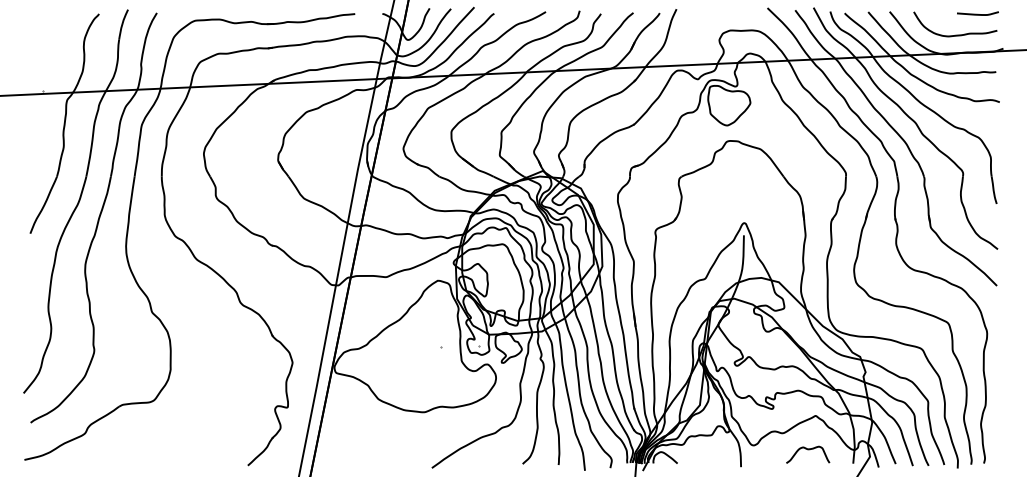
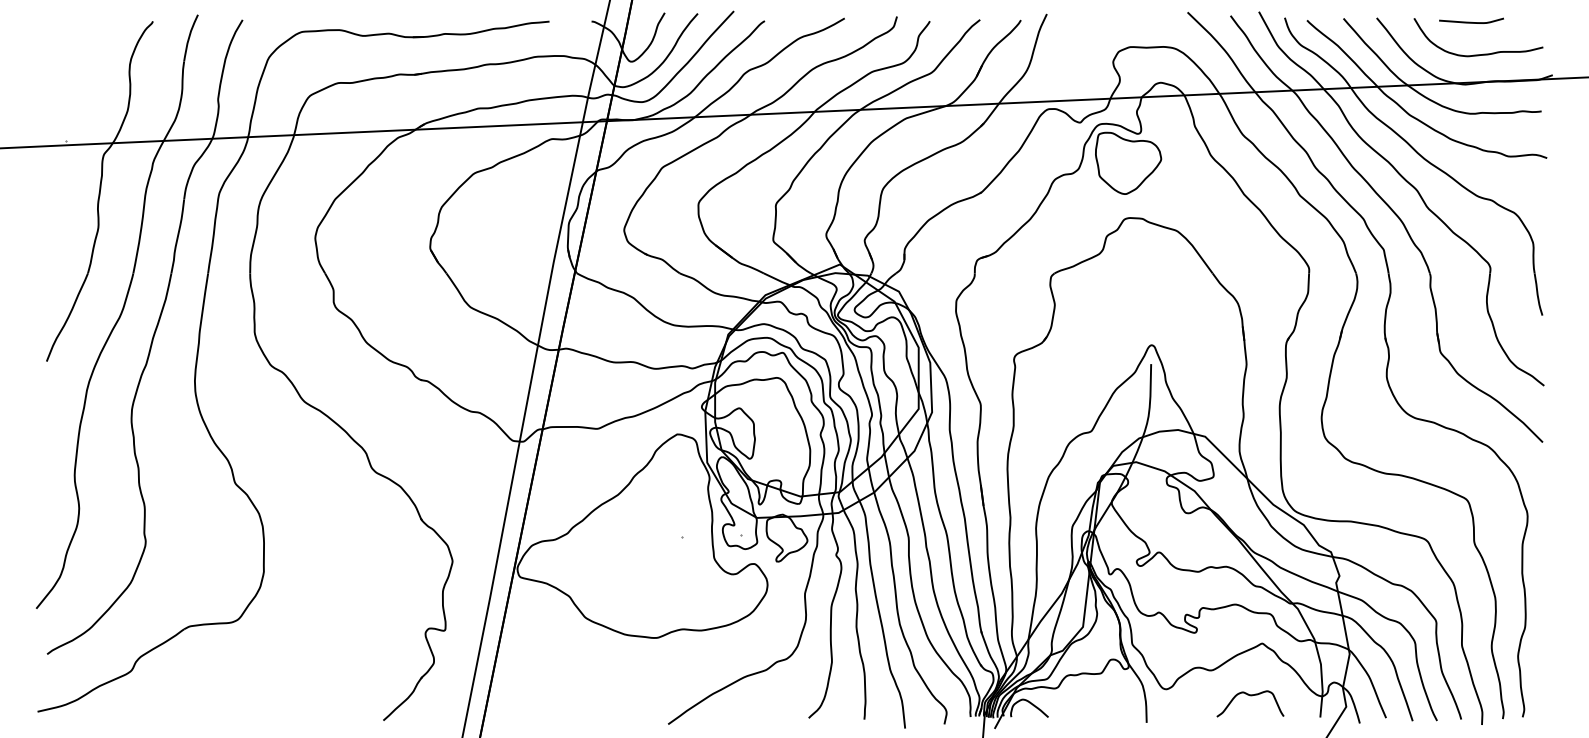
curve: (977, 13) -> (1470, 20), moved

